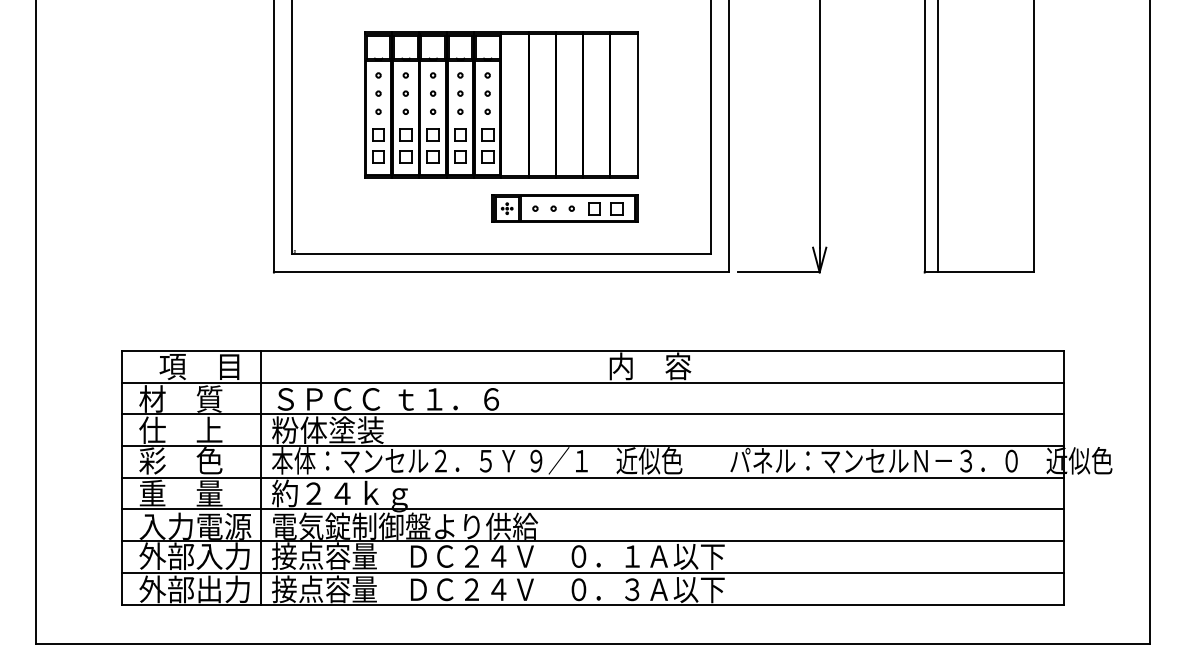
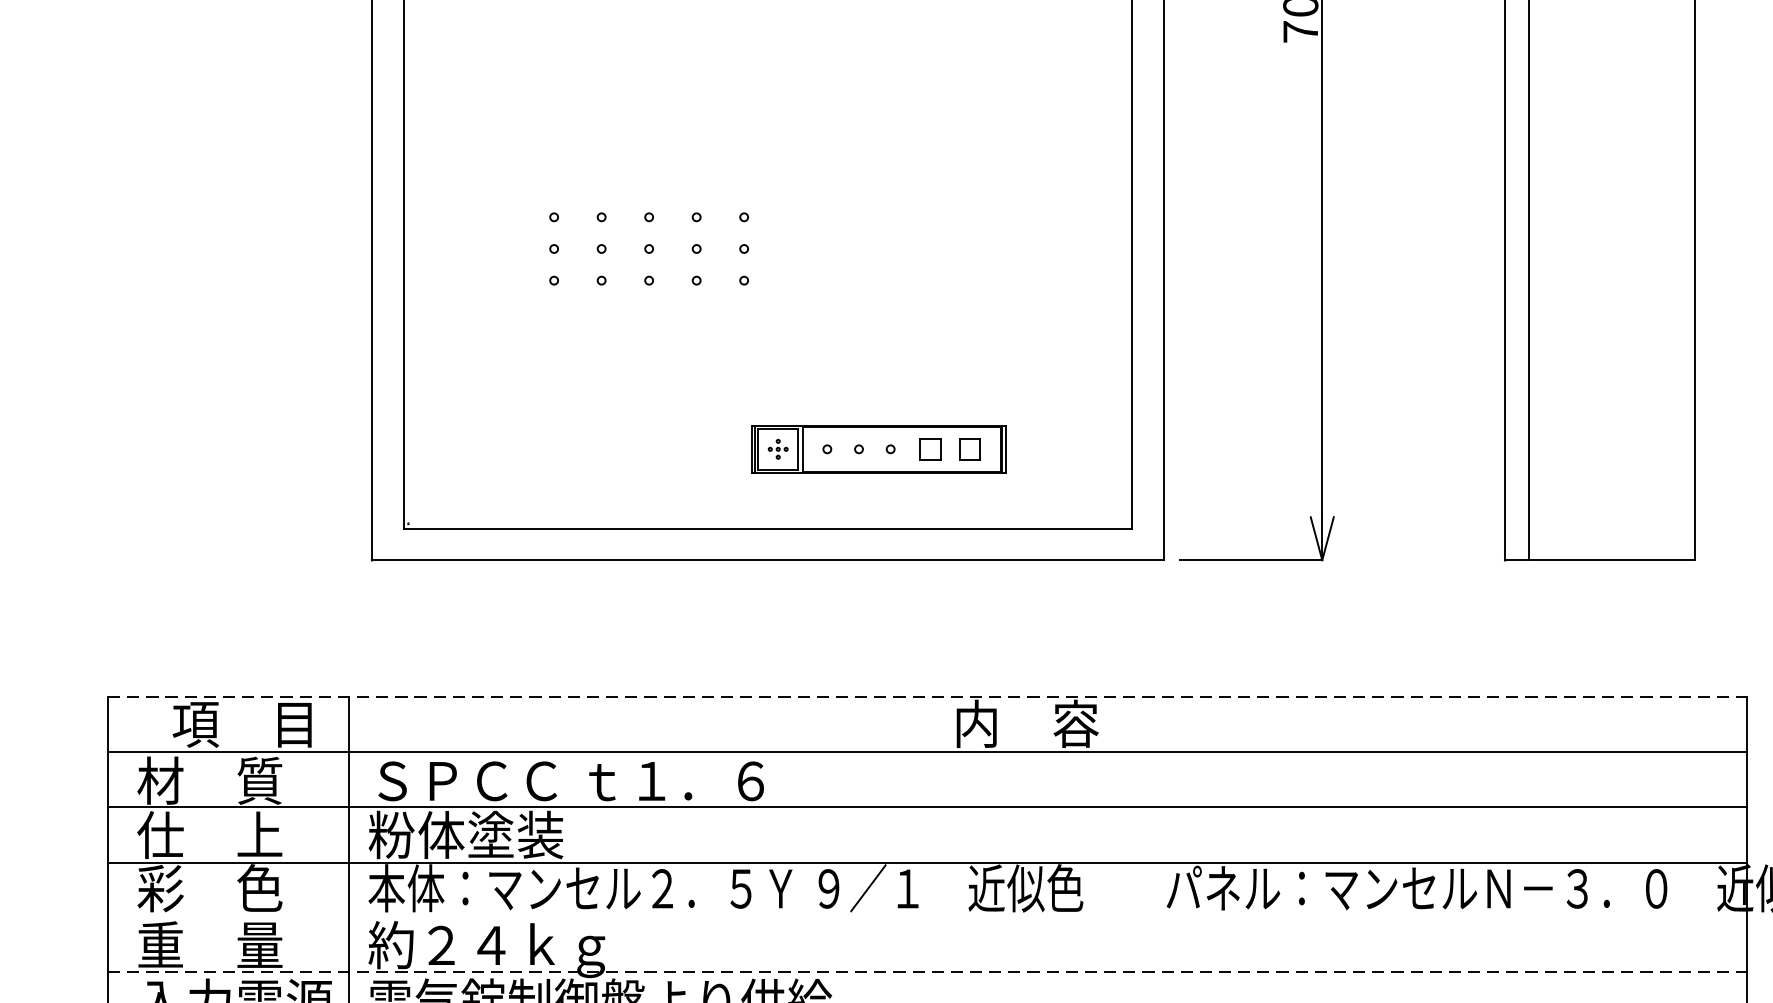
part: (501, 104) -> (768, 267), removed
line: (593, 351) -> (928, 697), solid -> dashed
line: (592, 477) -> (926, 917), removed
line: (593, 508) -> (928, 971), solid -> dashed

